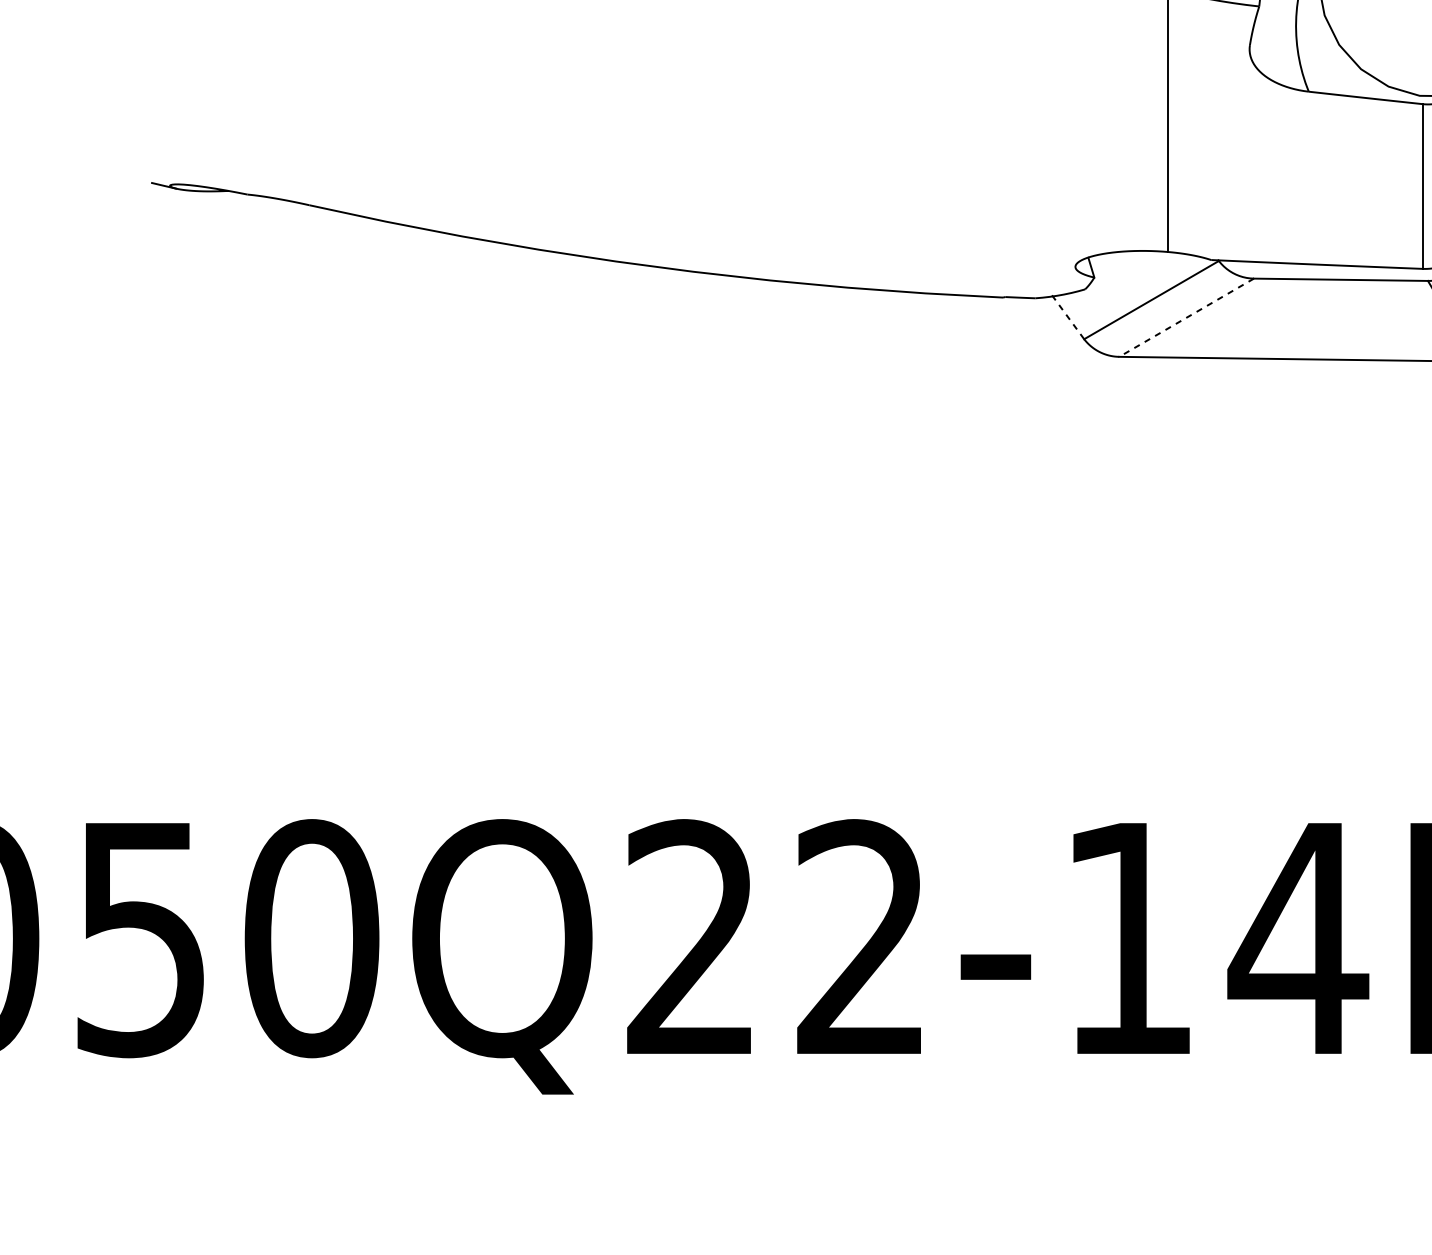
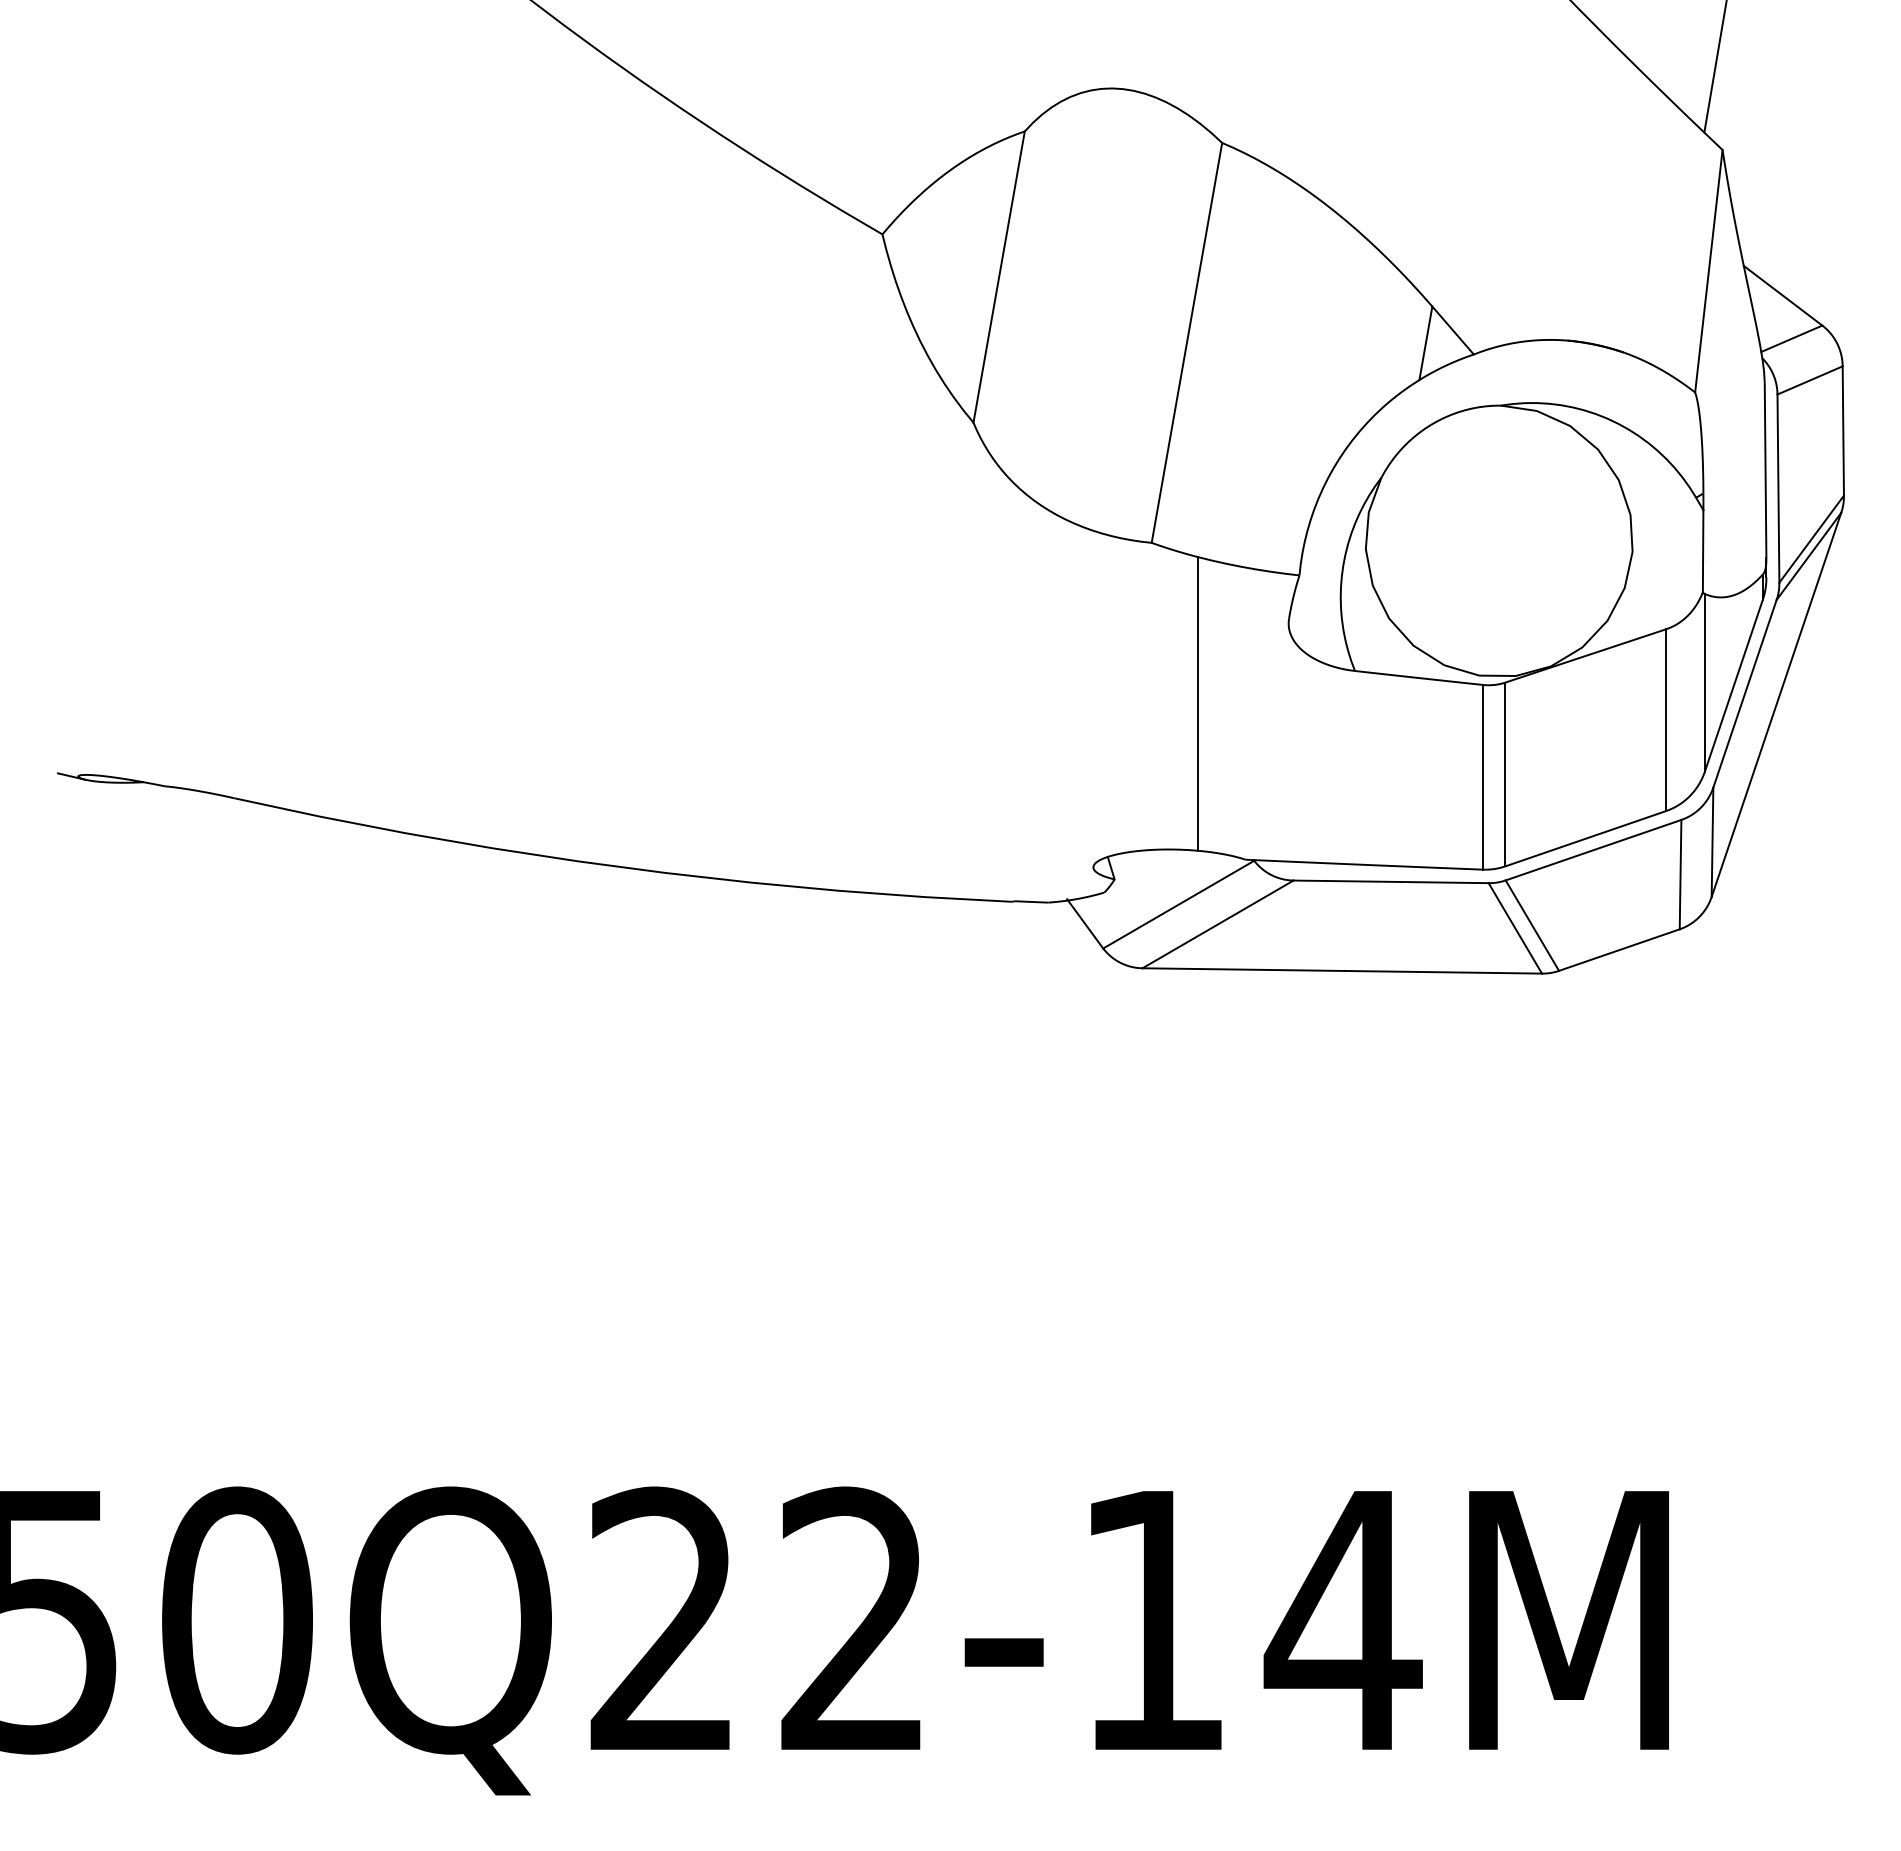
line: (1068, 316) -> (1085, 923), dashed -> solid
line: (1186, 317) -> (1217, 924), dashed -> solid

